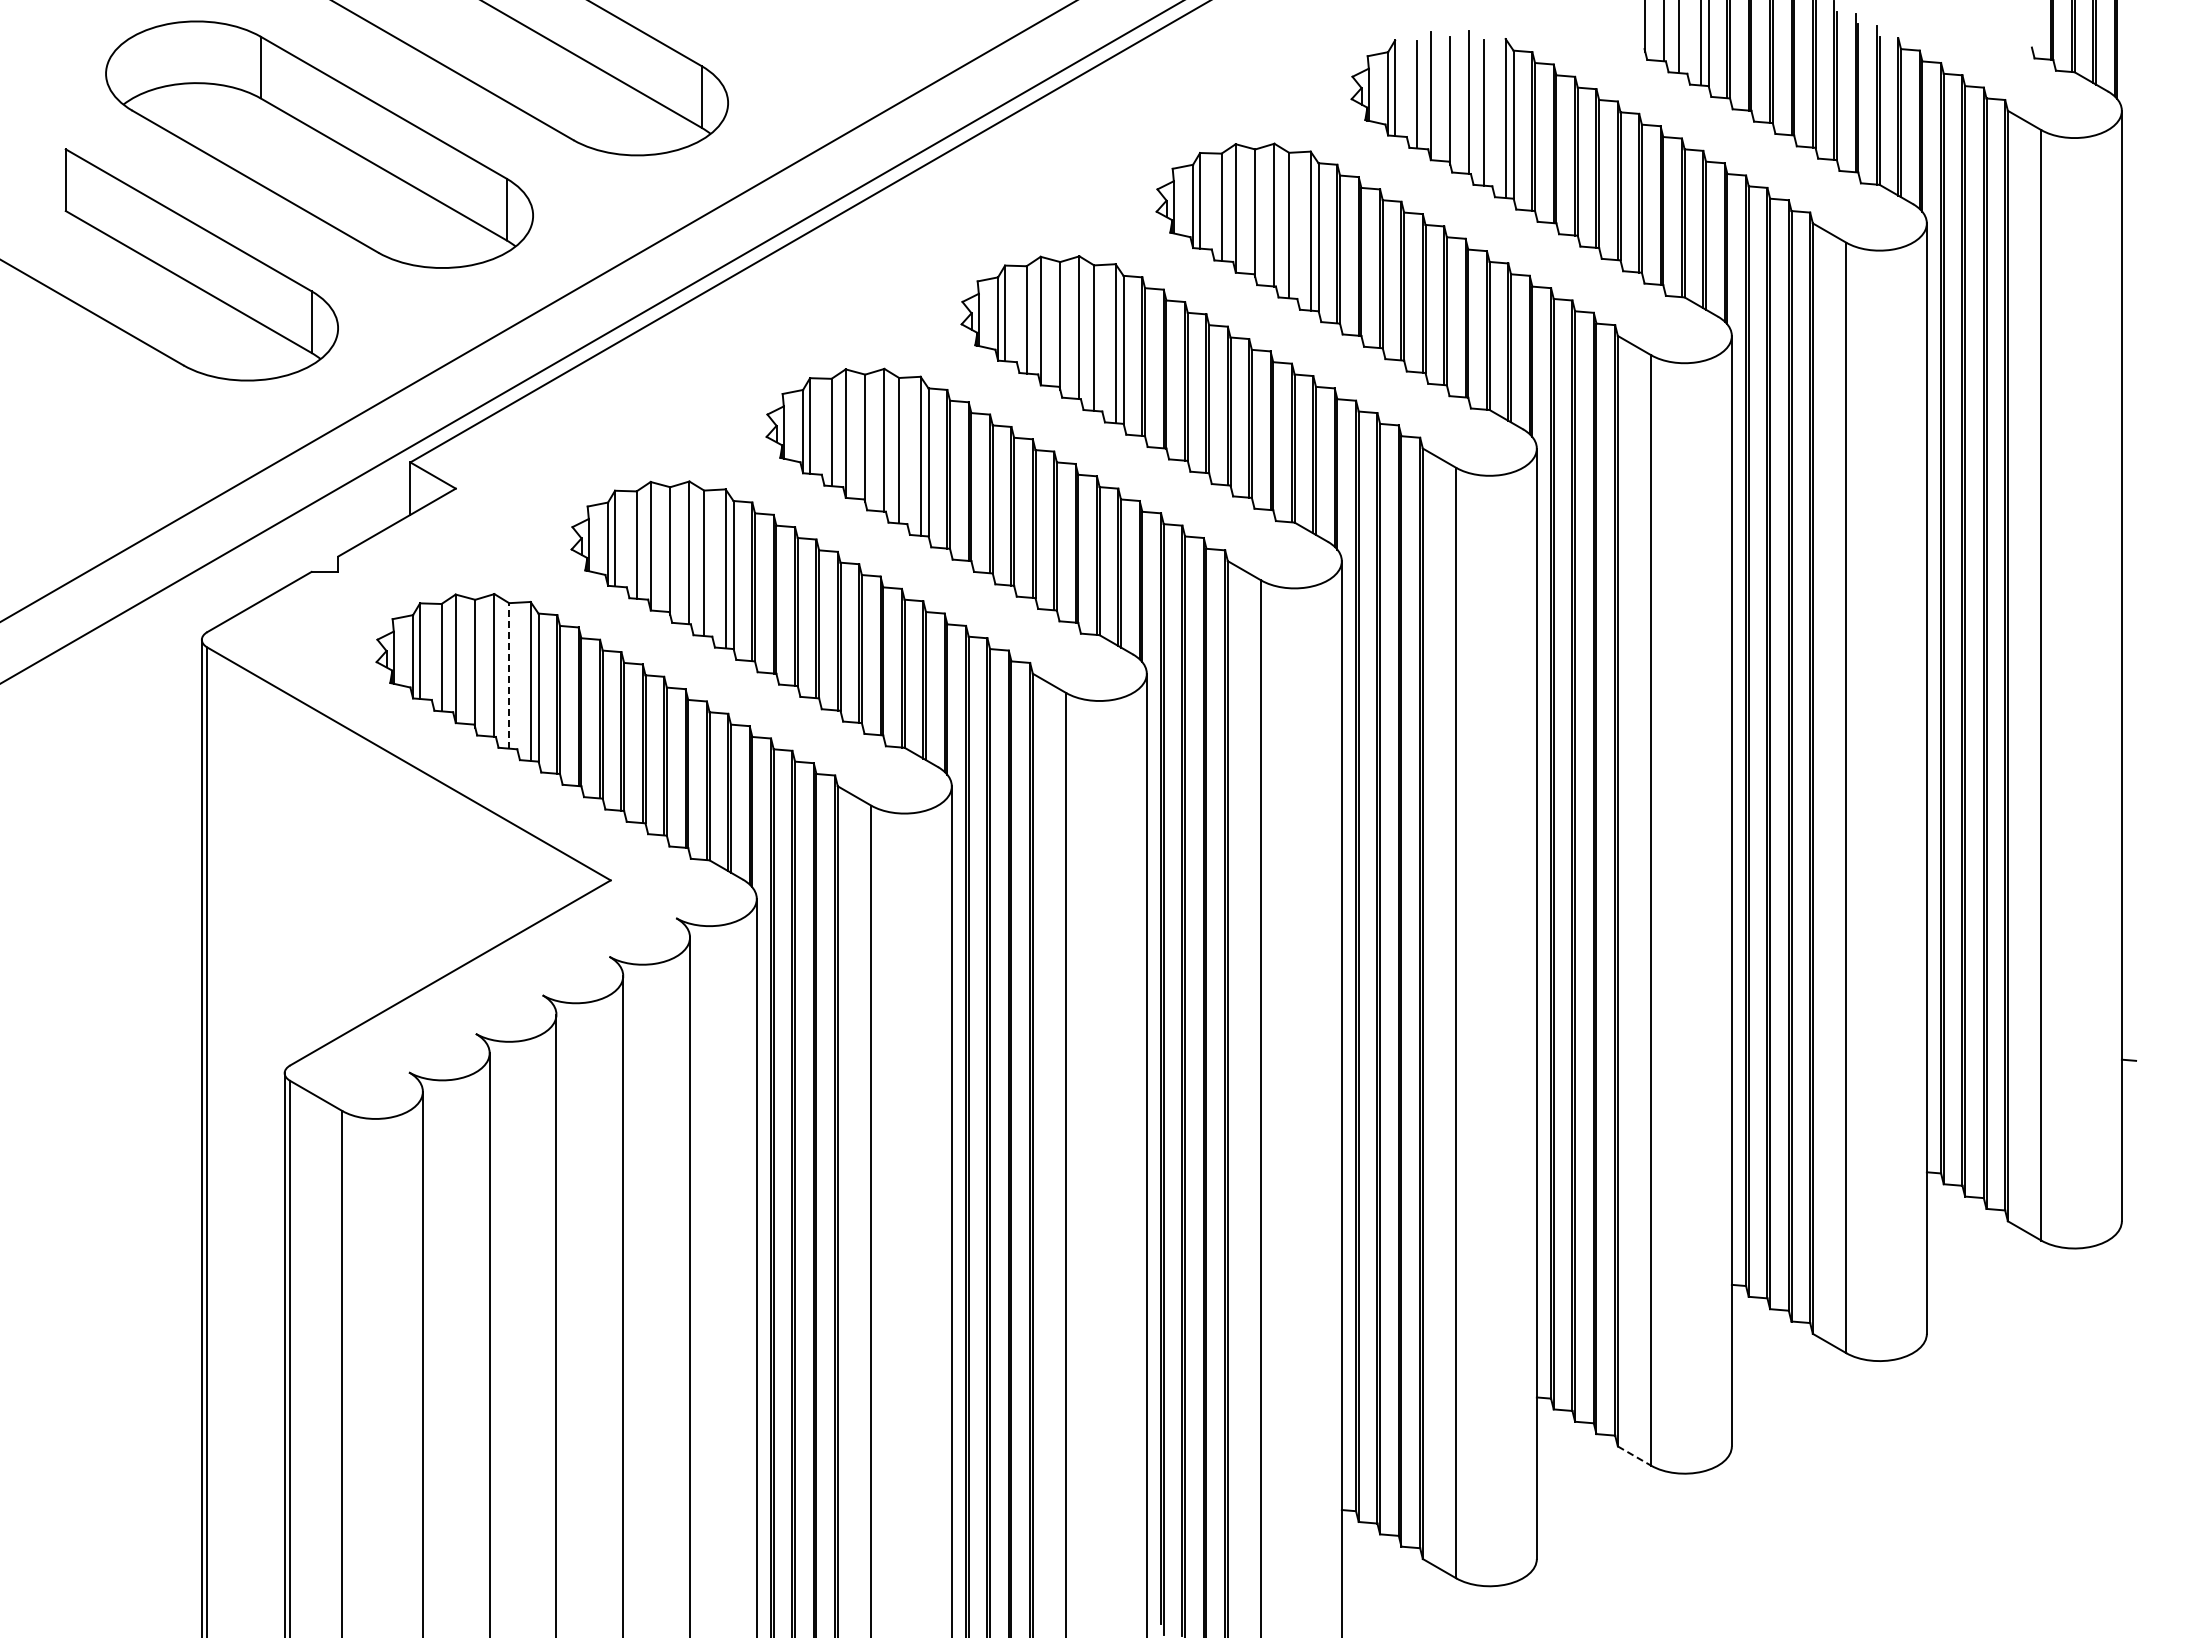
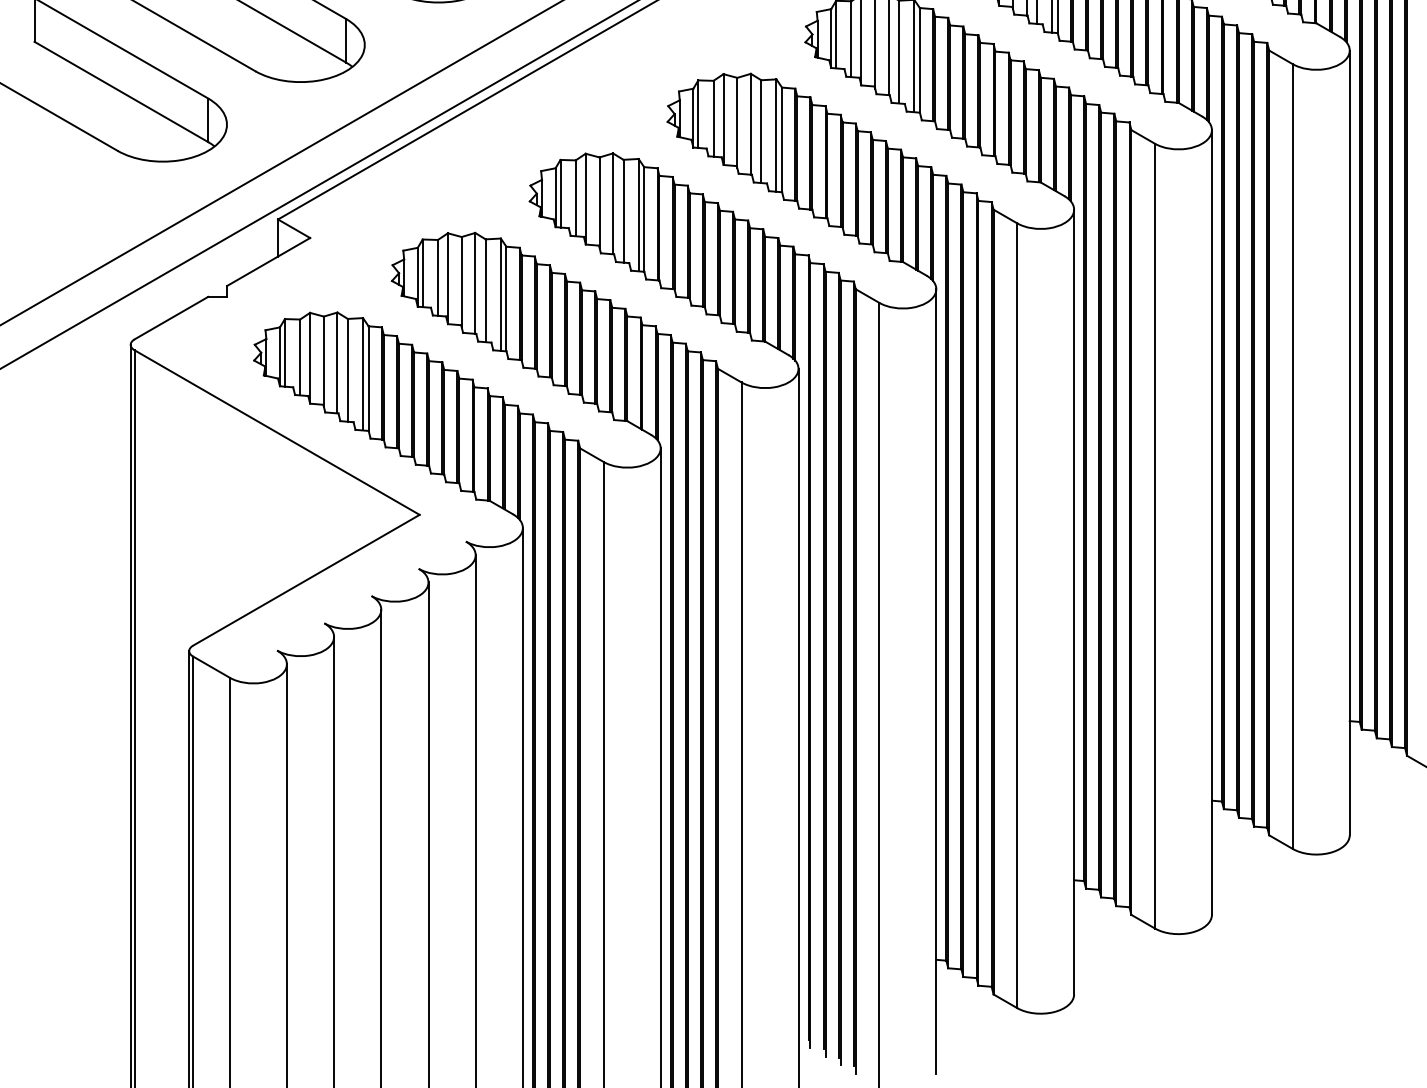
line: (509, 675) -> (348, 370), dashed -> solid
line: (1634, 1456) -> (1143, 921), dashed -> solid

